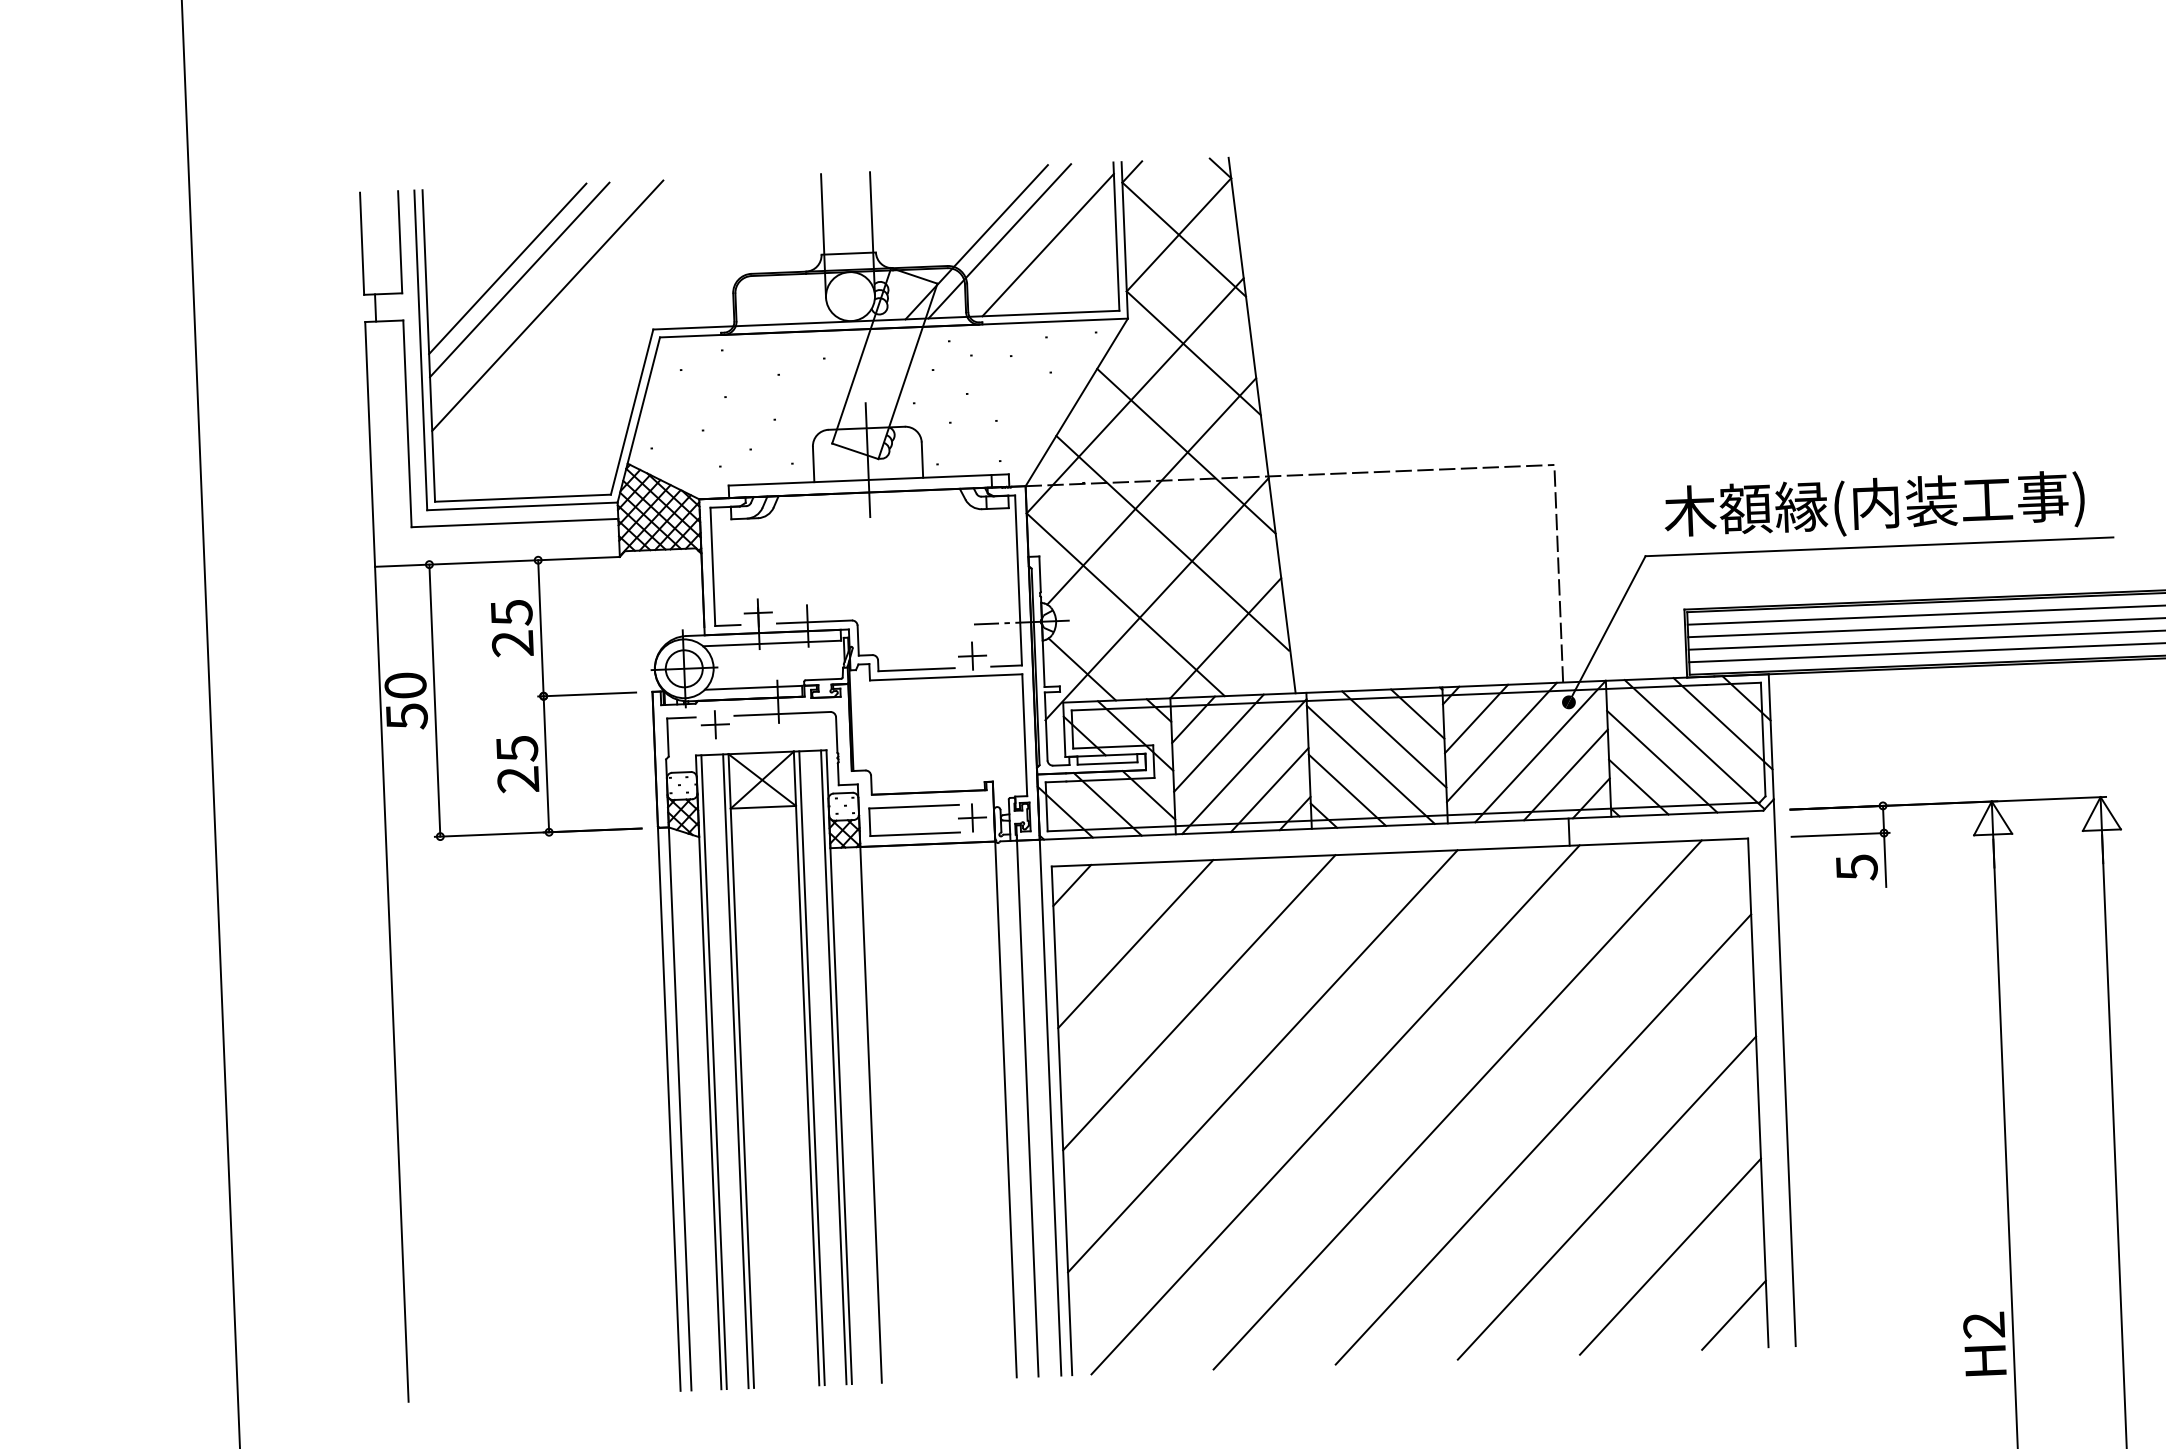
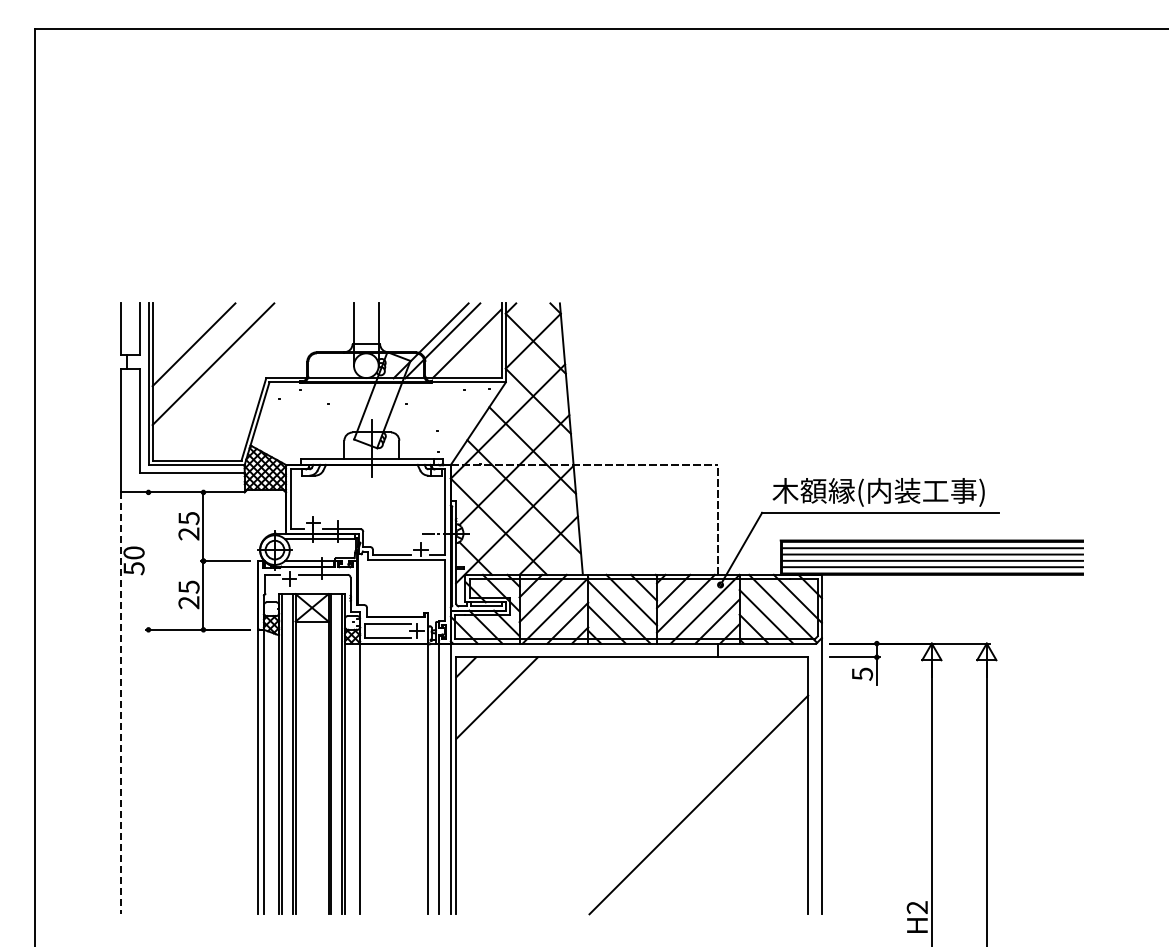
line: (519, 279) -> (199, 350), removed
line: (434, 699) -> (148, 560), removed
line: (392, 984) -> (121, 703), solid -> dashed
line: (1198, 1001) -> (527, 728), removed
line: (1262, 1060) -> (558, 759), removed
line: (1456, 1104) -> (655, 785), removed
line: (1335, 1109) -> (594, 785), removed
line: (1606, 1197) -> (729, 835), removed
line: (1670, 1256) -> (760, 866), removed
line: (1734, 1315) -> (791, 897), removed

